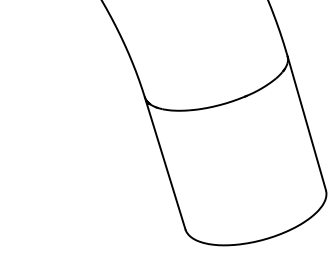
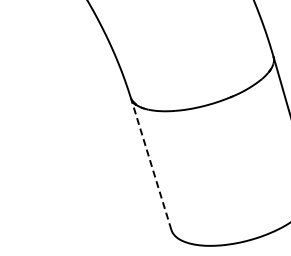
line: (165, 162) -> (151, 163), solid -> dashed

